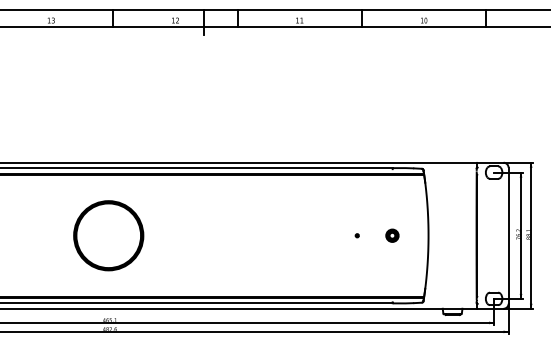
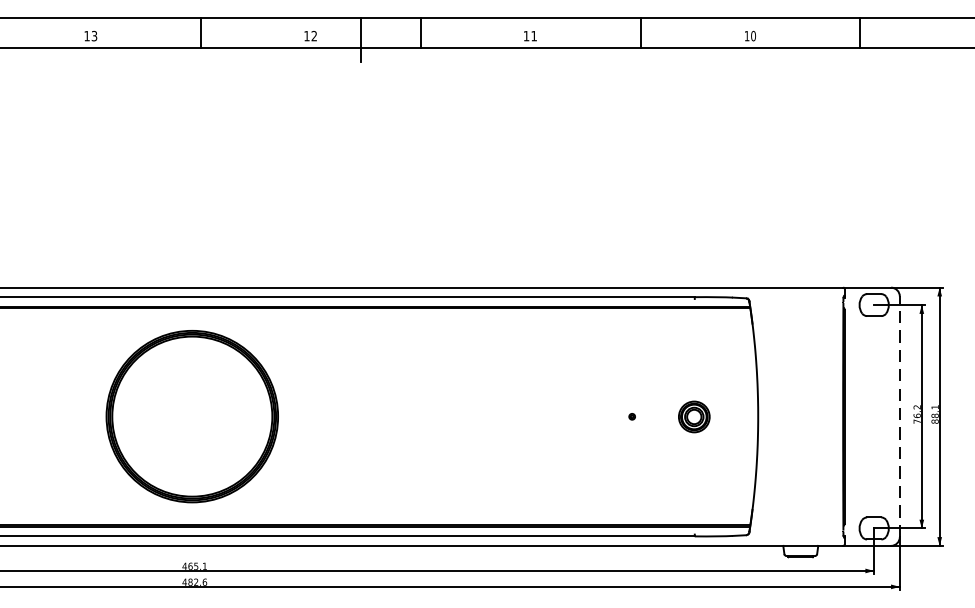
part: (108, 235) -> (192, 416), size x1.4
part: (392, 235) -> (694, 416), size x1.4
line: (508, 235) -> (899, 416), solid -> dashed

